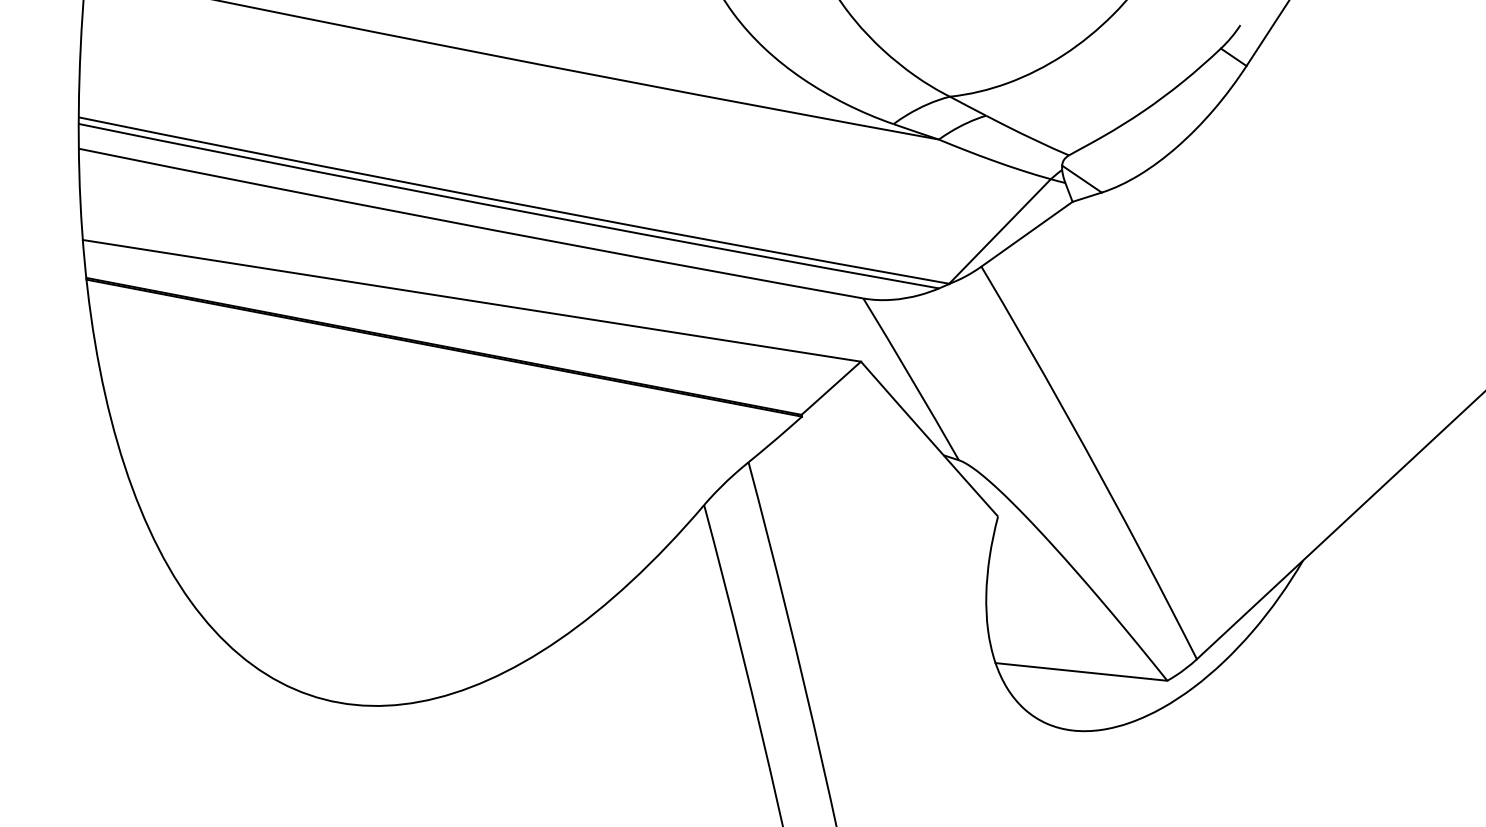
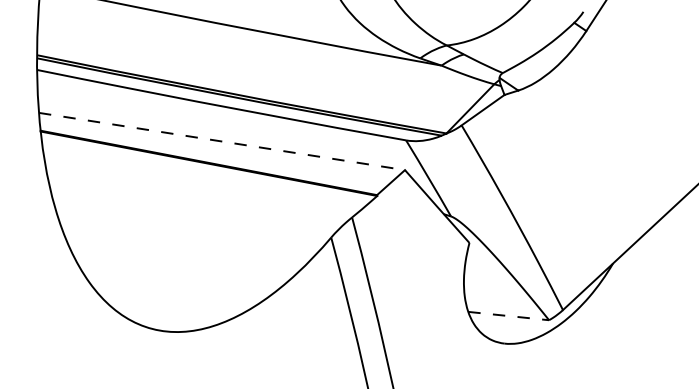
line: (472, 300) -> (222, 141), solid -> dashed
line: (1081, 672) -> (508, 316), solid -> dashed

